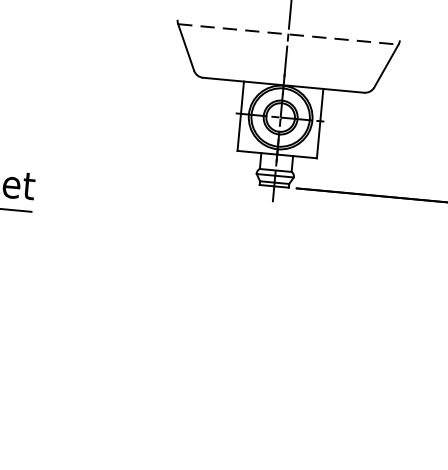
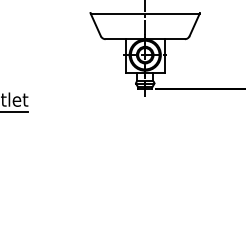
line: (288, 35) -> (145, 14), dashed -> solid

